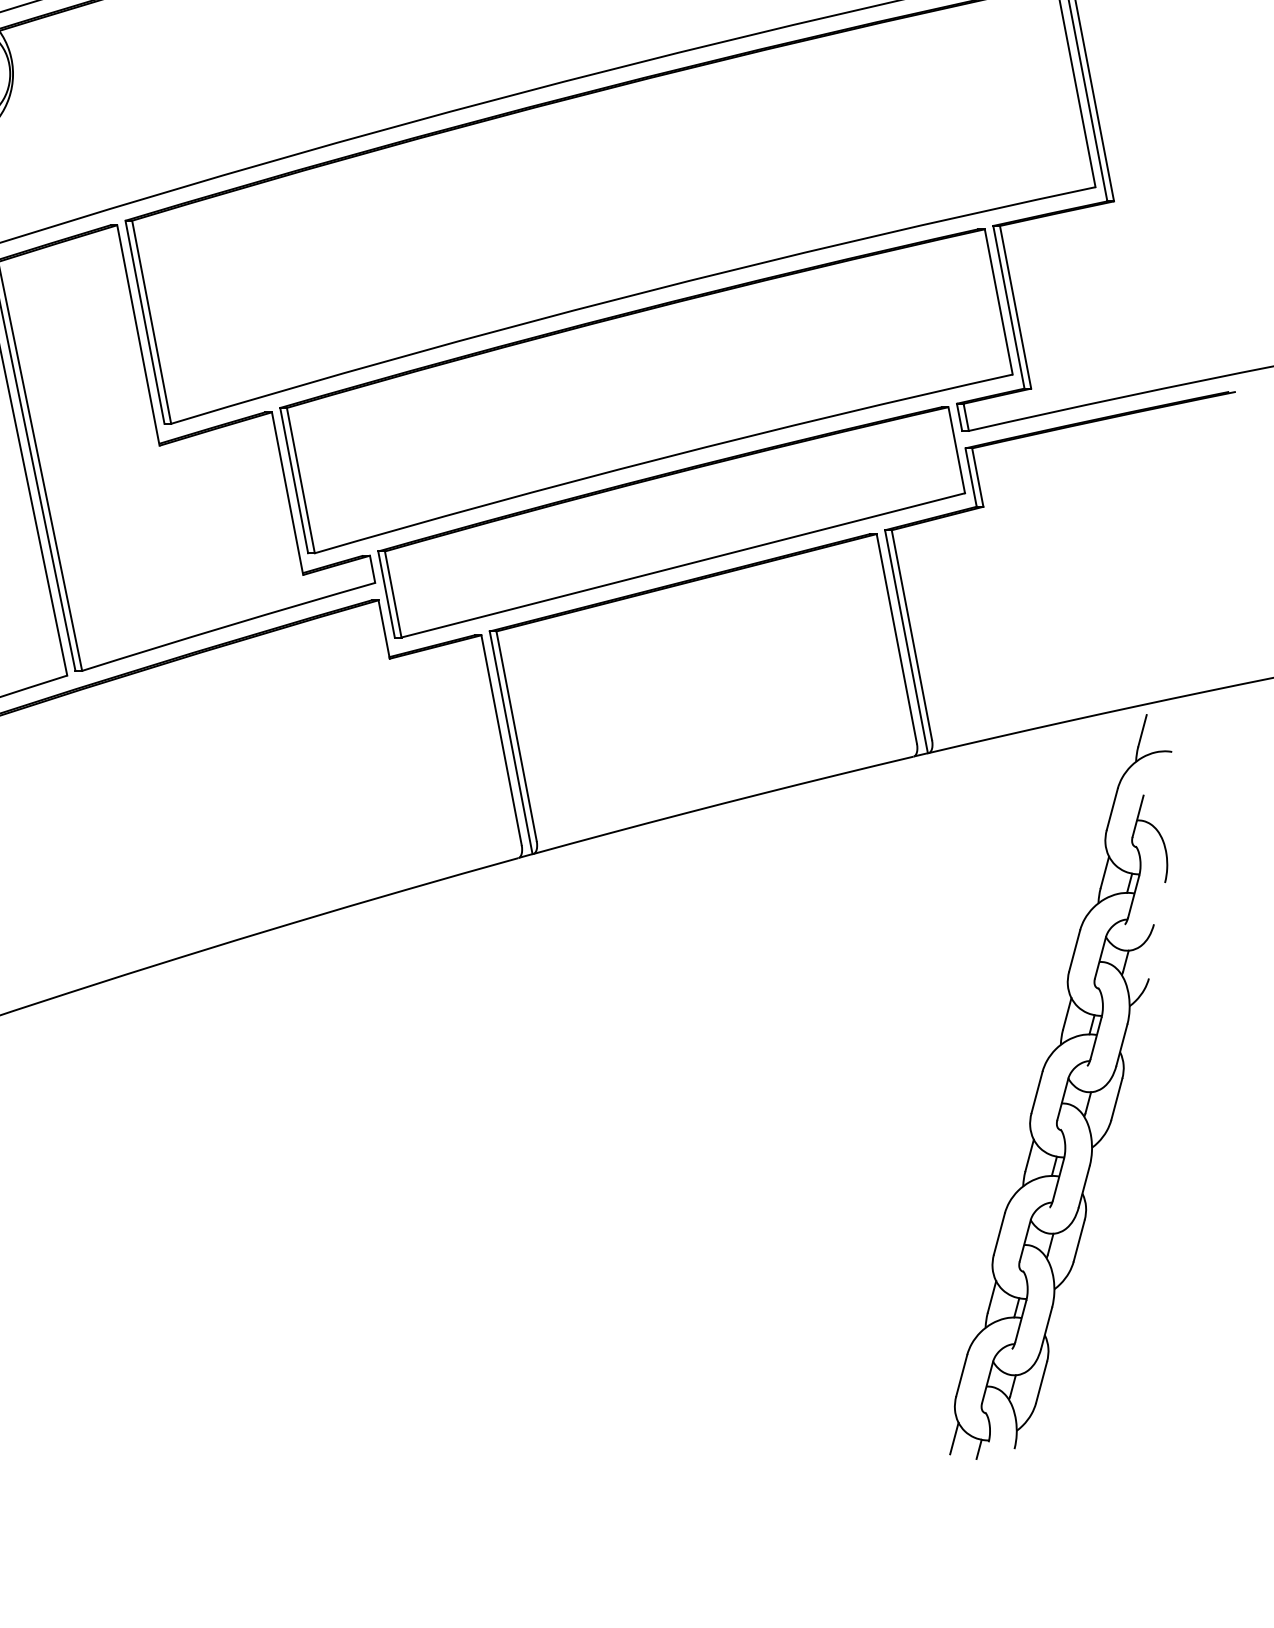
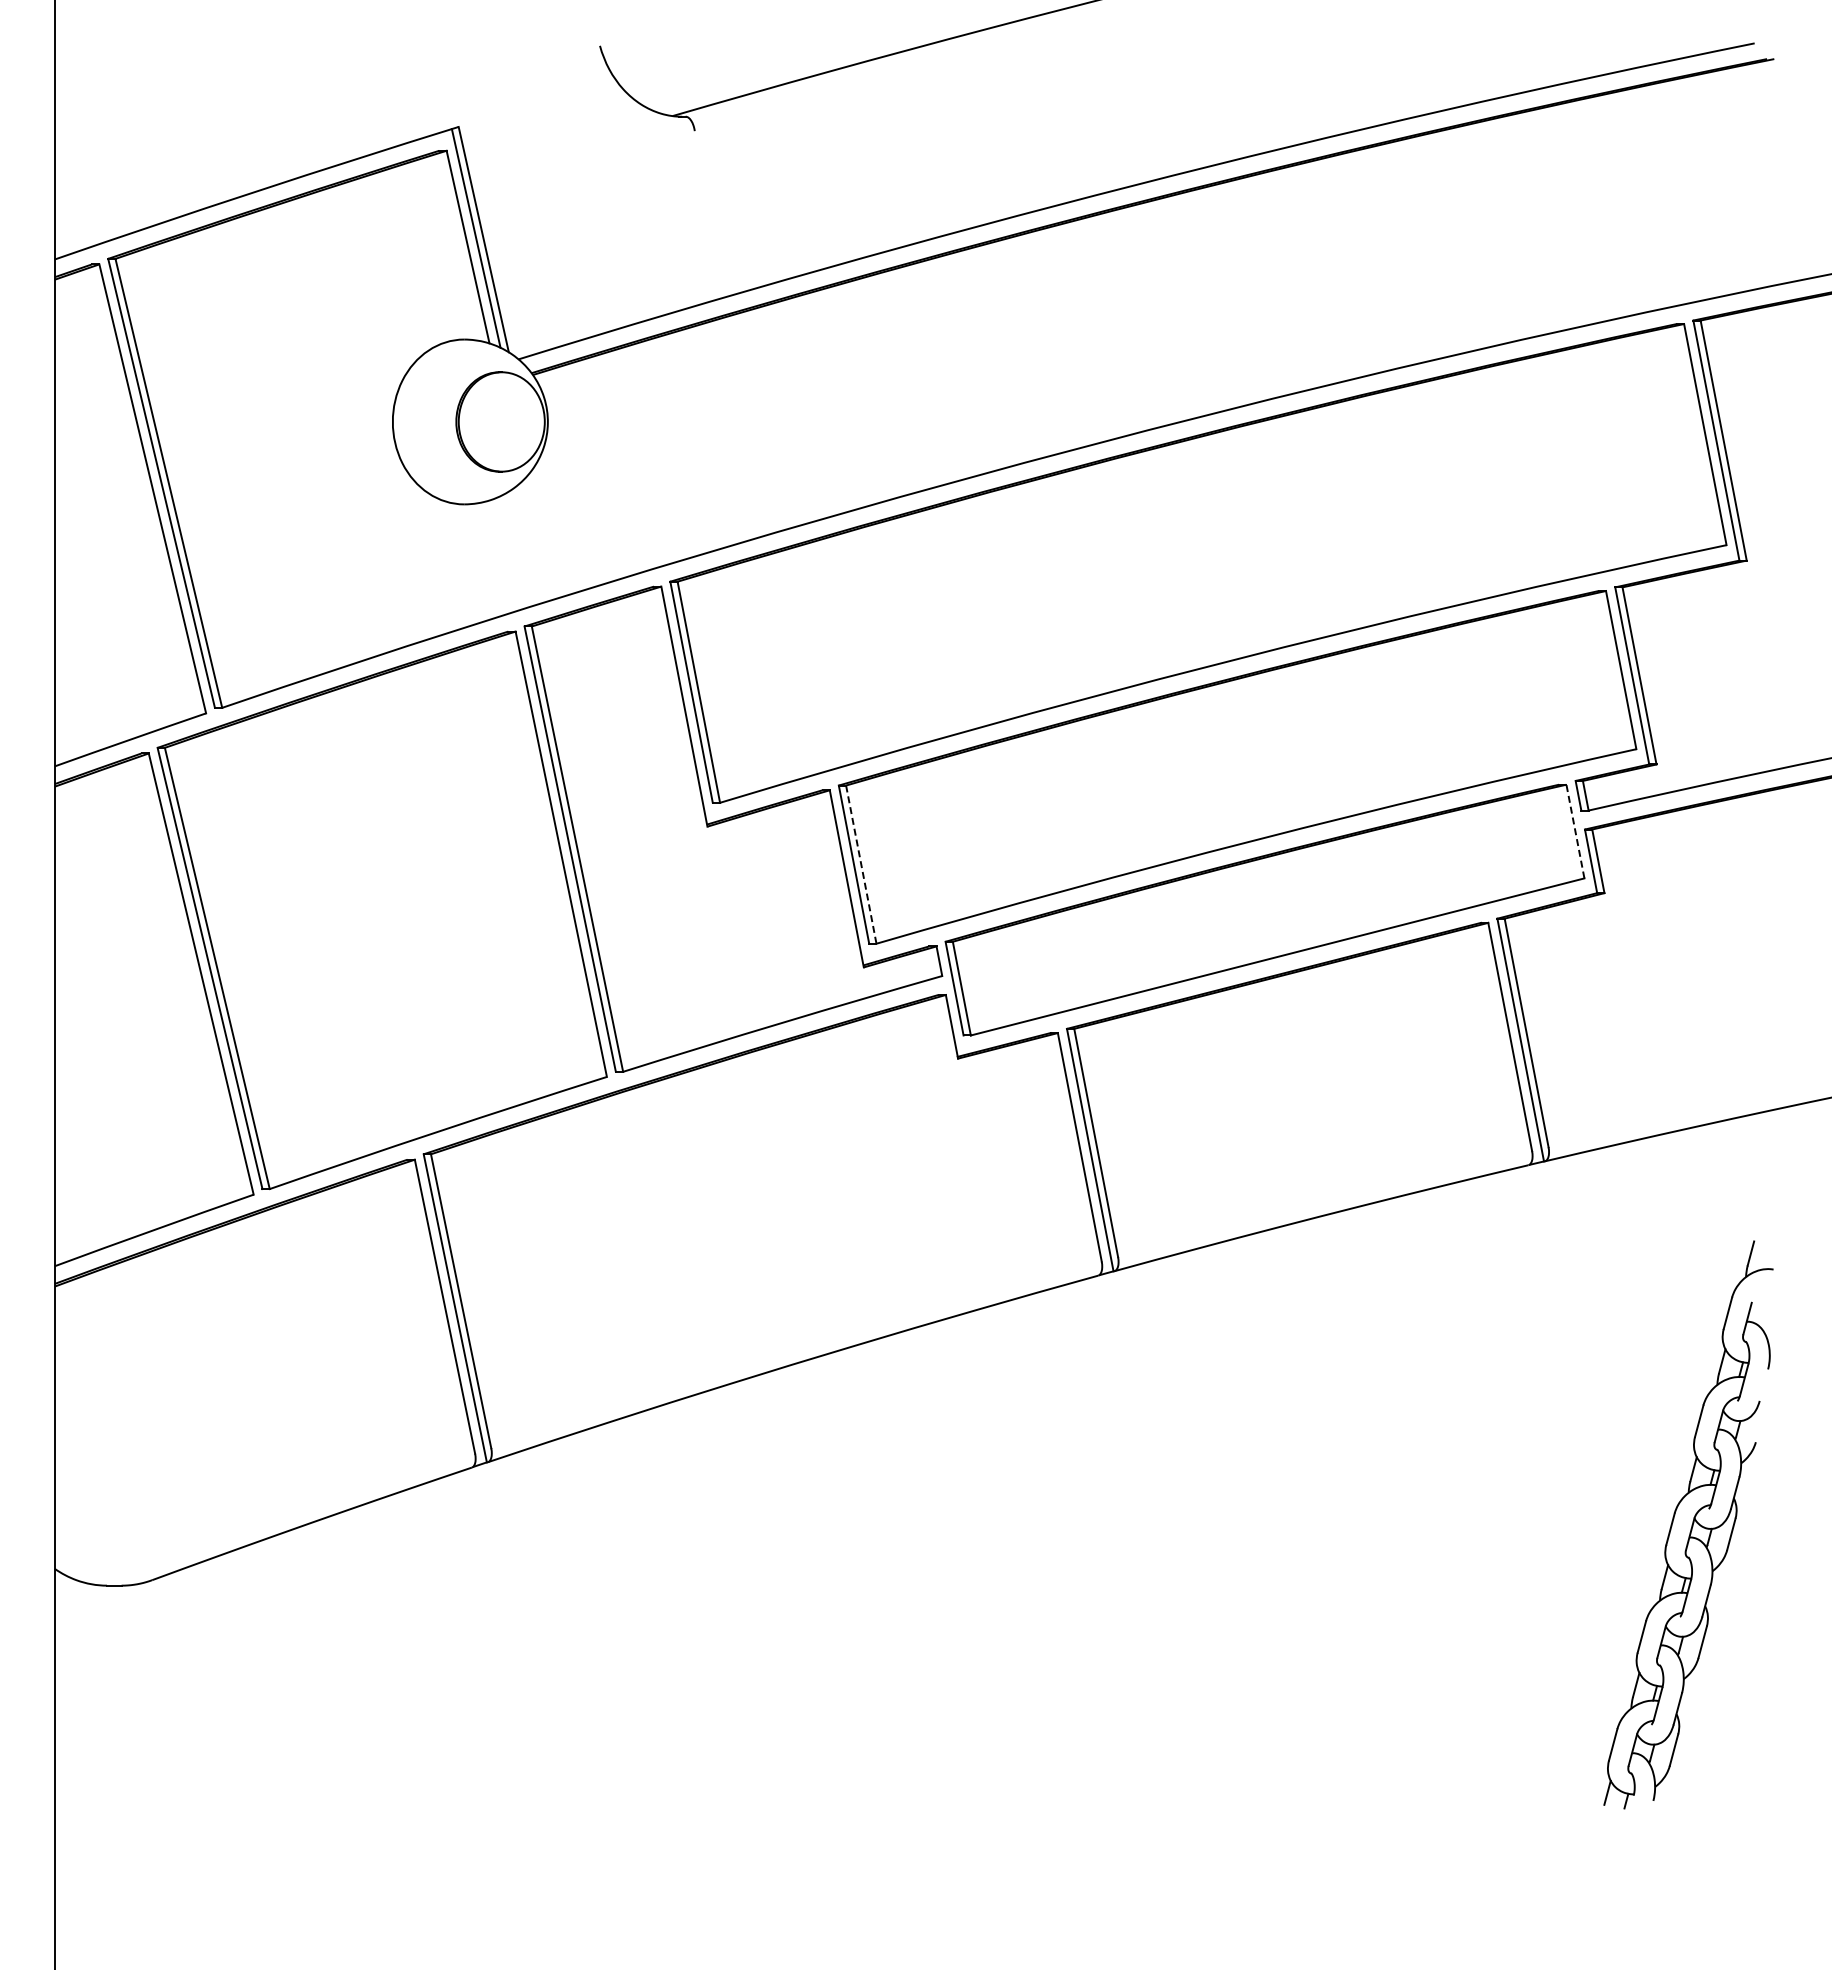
line: (956, 450) -> (1575, 831), solid -> dashed
line: (301, 480) -> (861, 864), solid -> dashed
part: (1060, 1086) -> (1688, 1524), size x0.7

